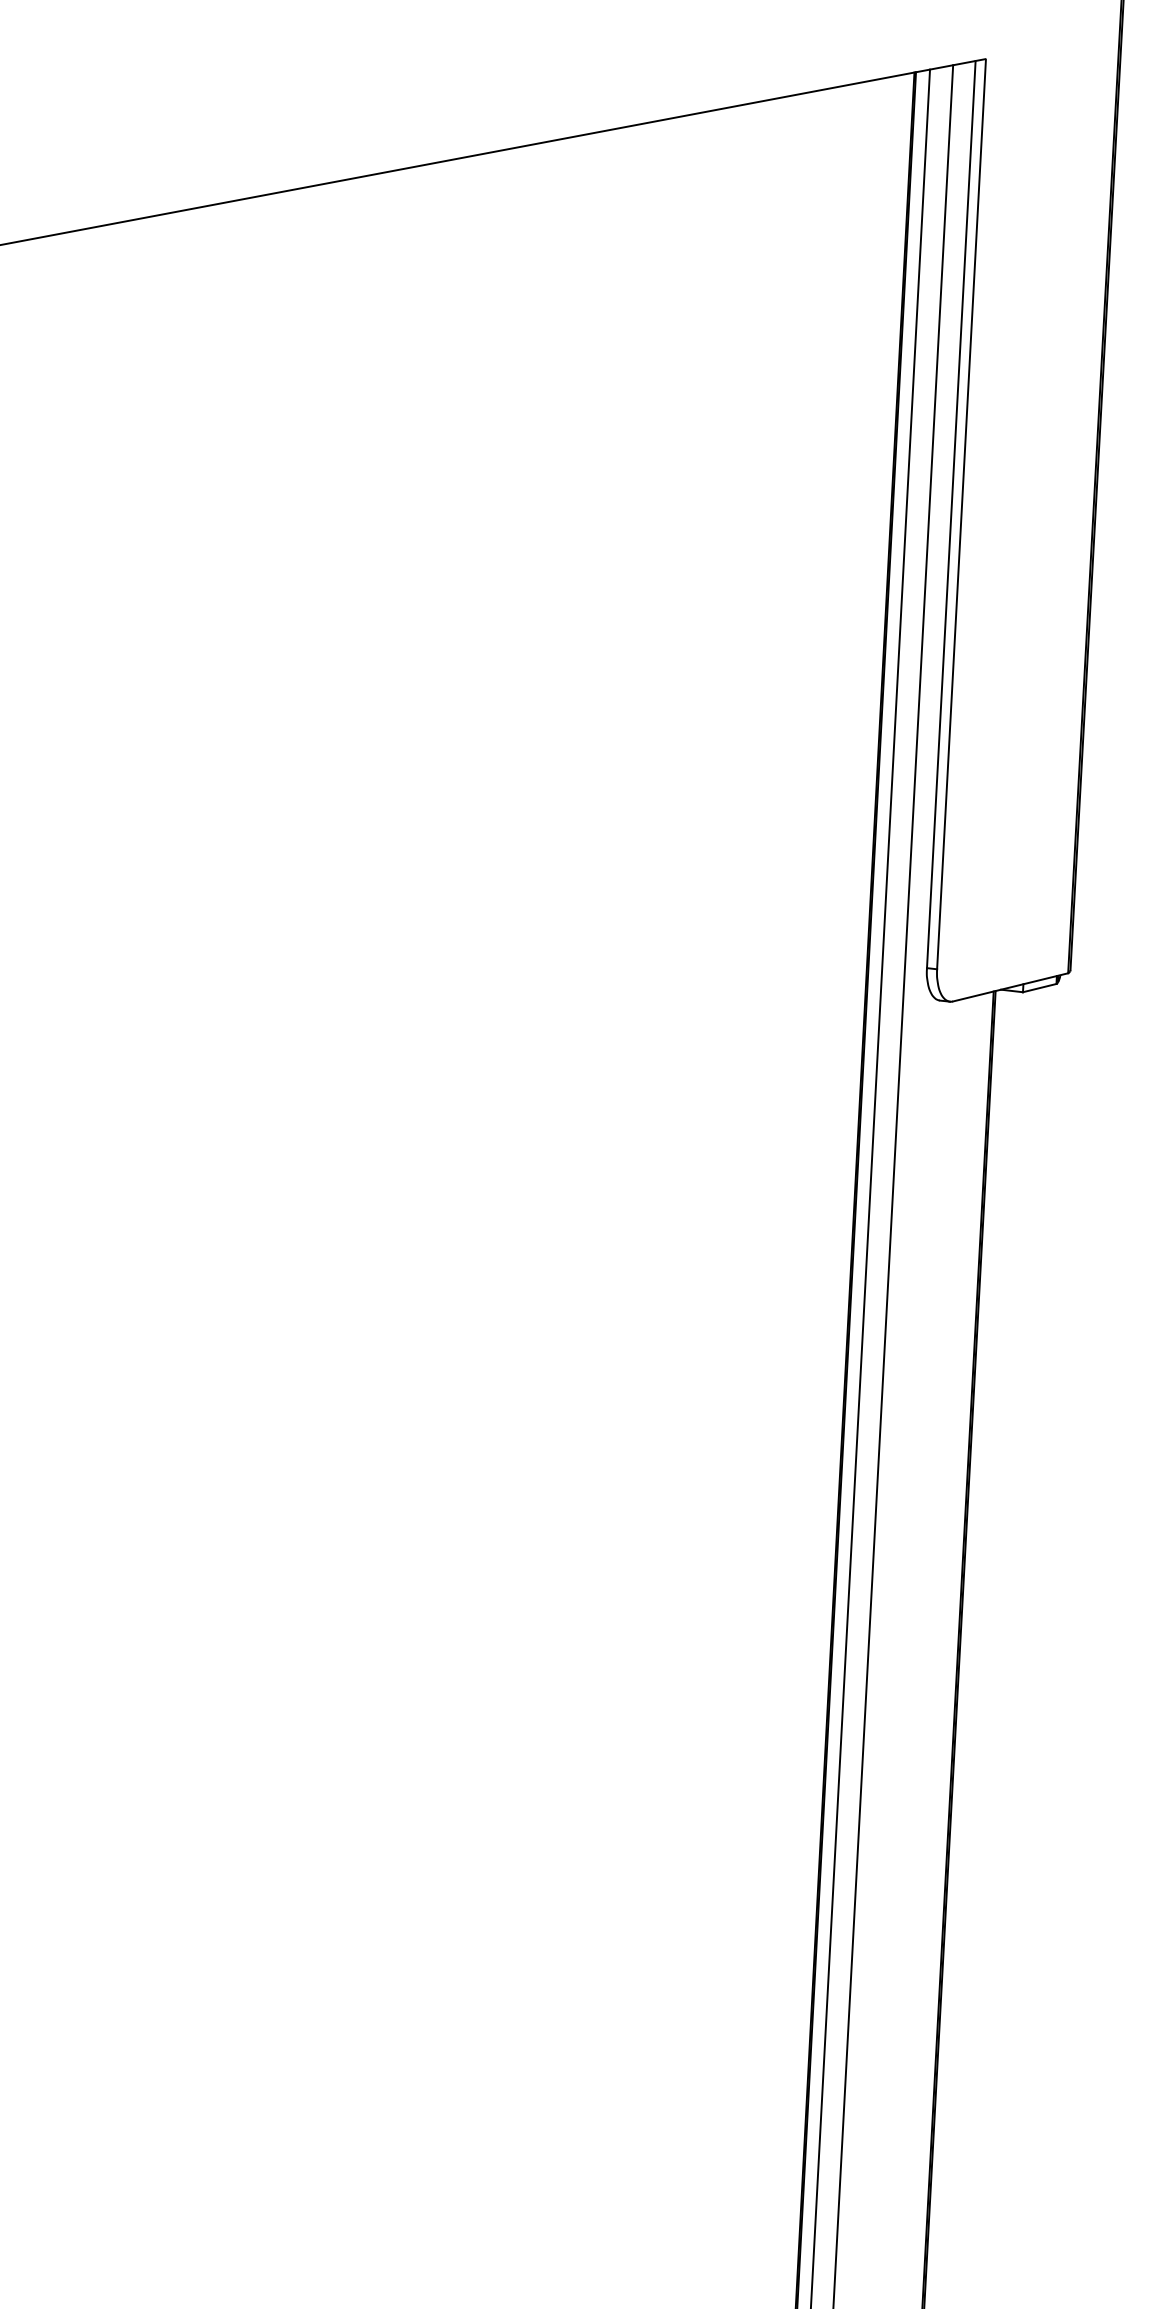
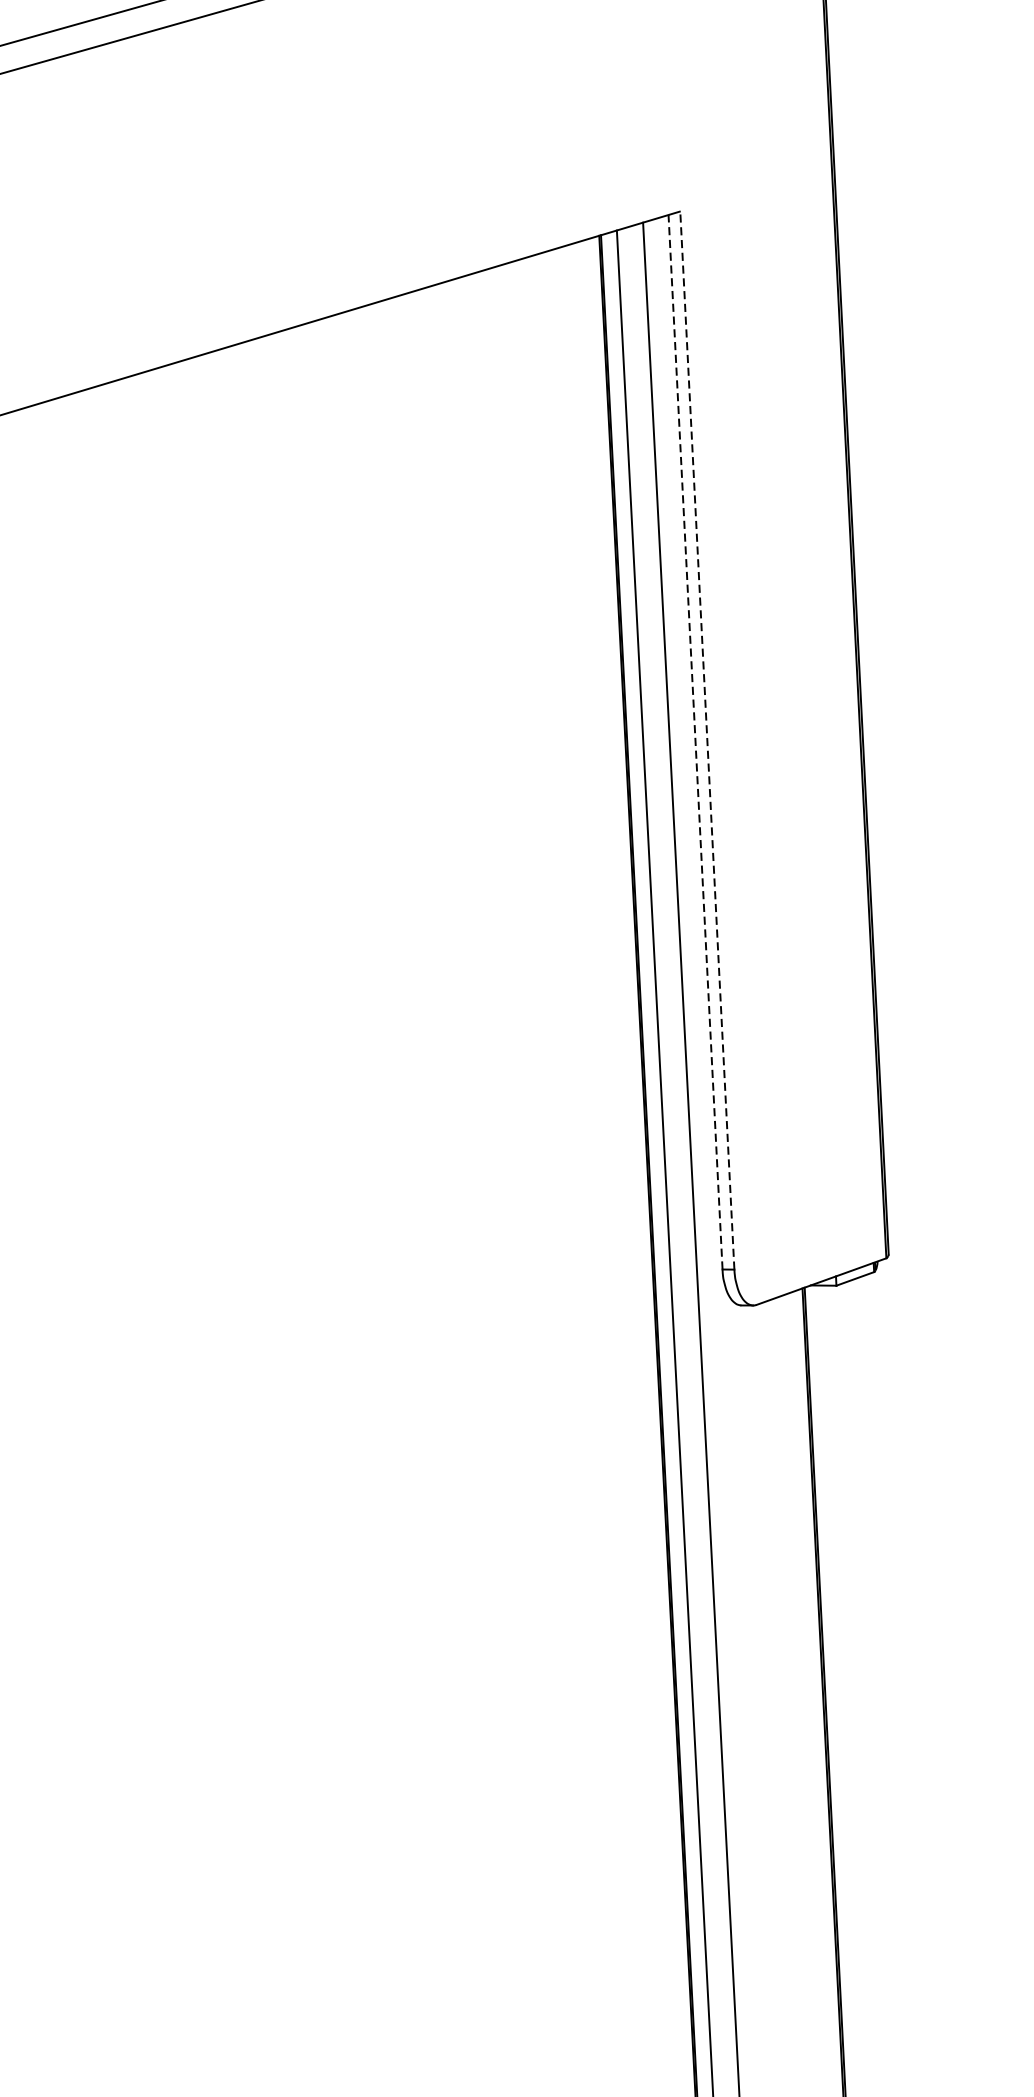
line: (951, 514) -> (695, 742), solid -> dashed
line: (961, 514) -> (707, 740), solid -> dashed

